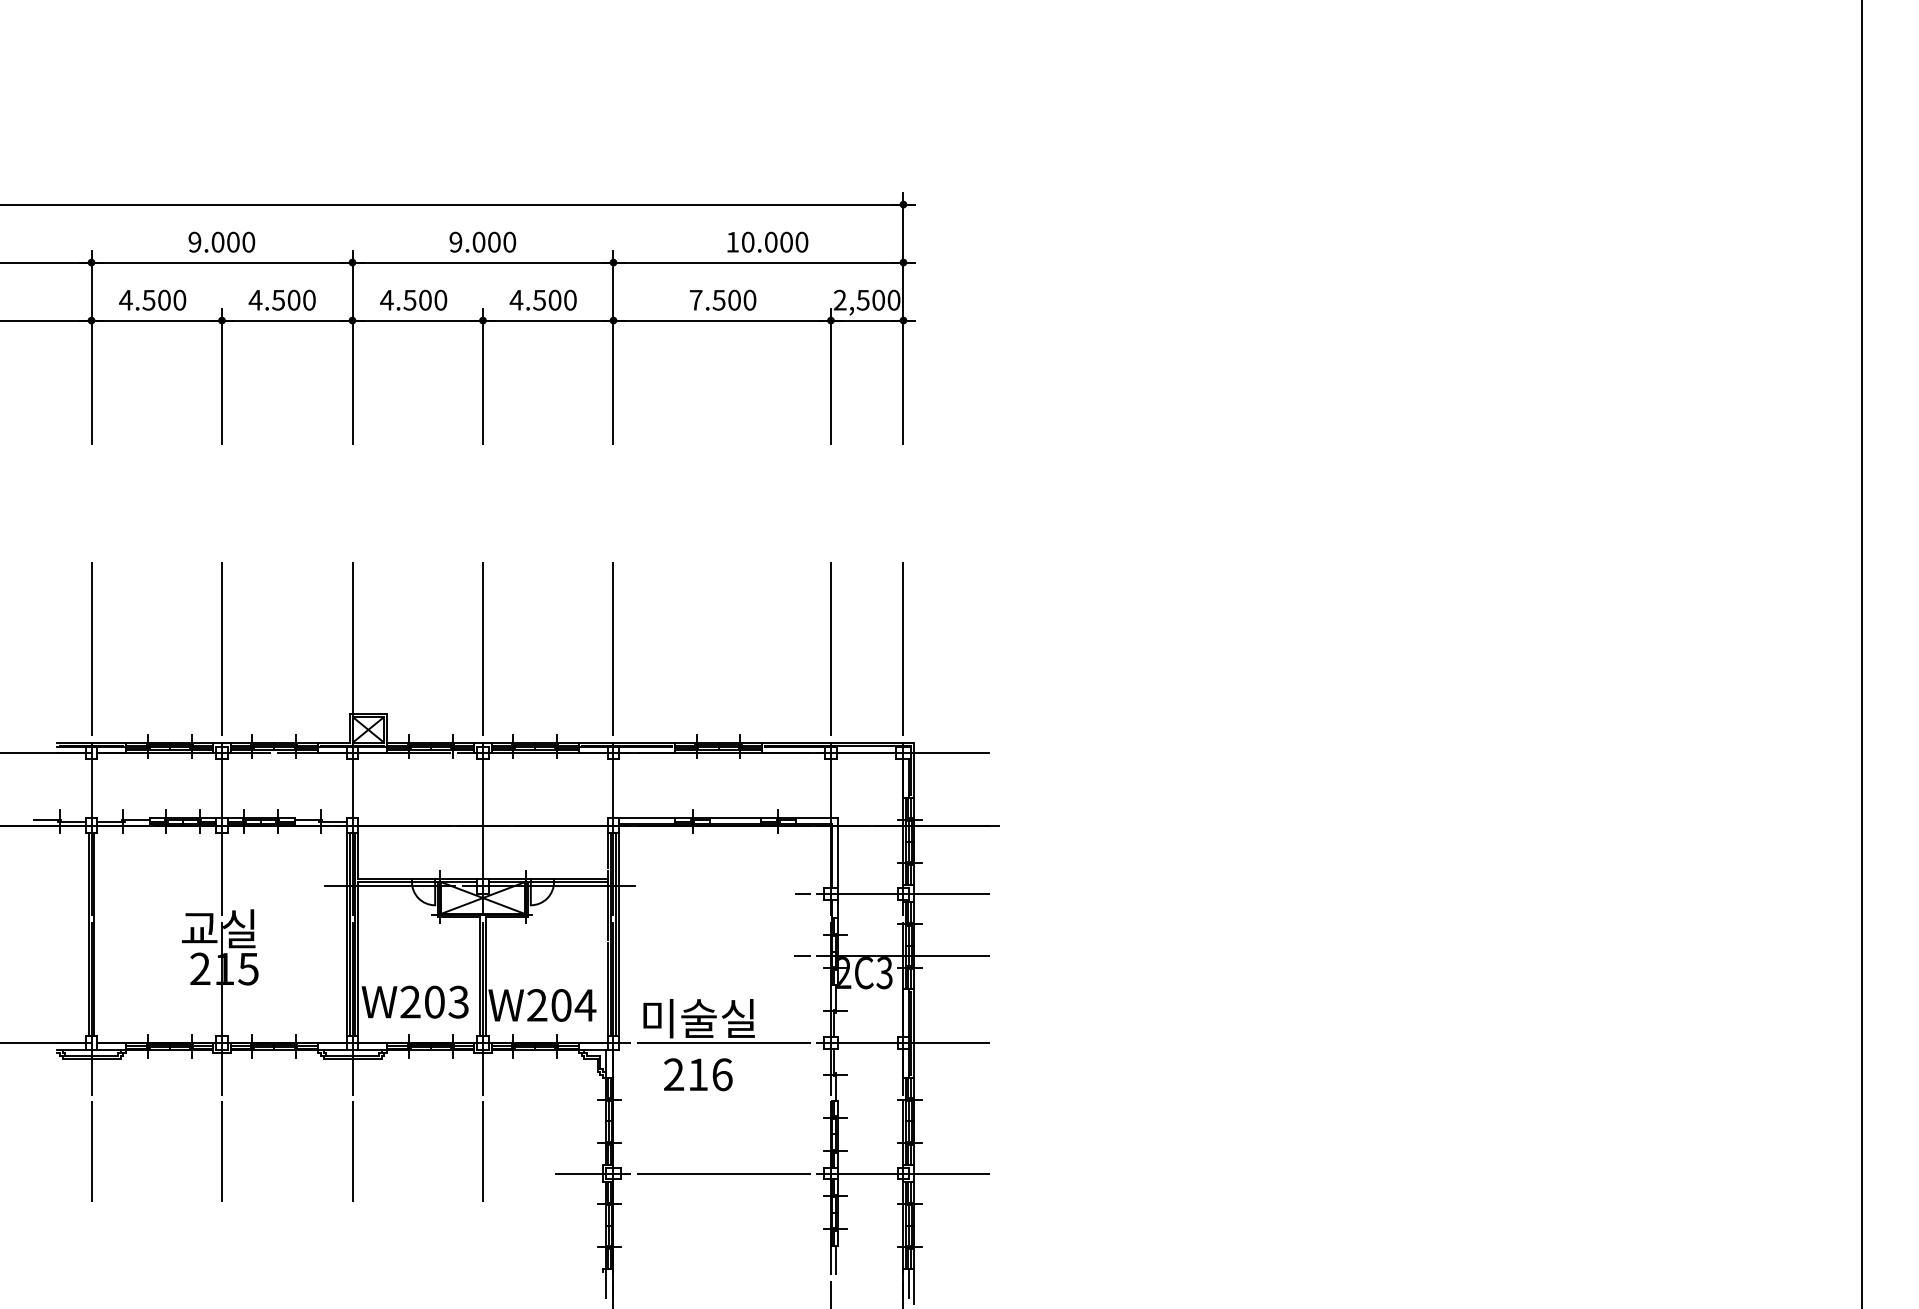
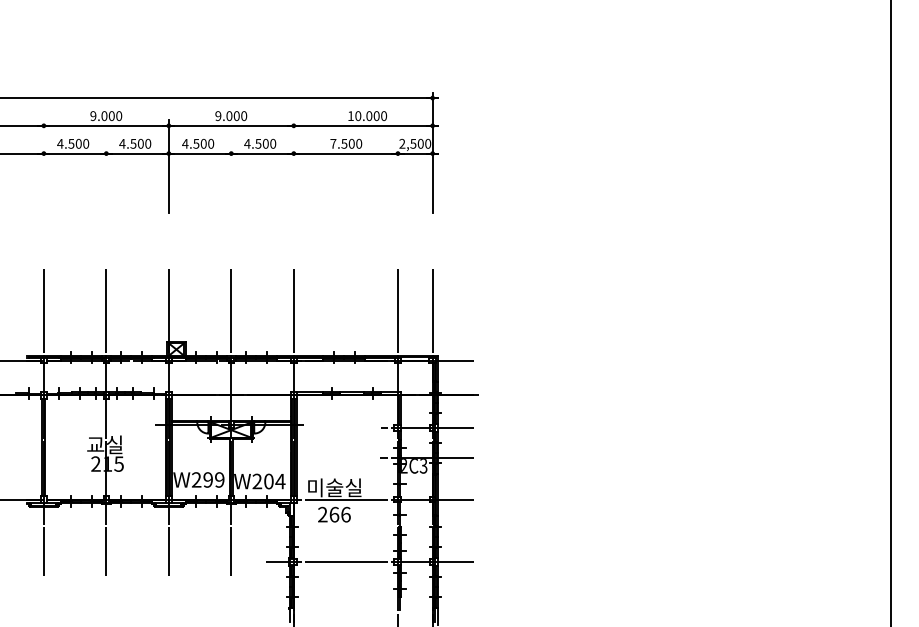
line: (90, 347) -> (43, 166), removed
line: (612, 347) -> (293, 166), removed
line: (222, 376) -> (106, 180), removed
line: (483, 376) -> (231, 180), removed
line: (830, 376) -> (397, 180), removed
text: (445, 1001) -> (213, 479), W203 -> W299
text: (698, 1074) -> (334, 514), 216 -> 266

